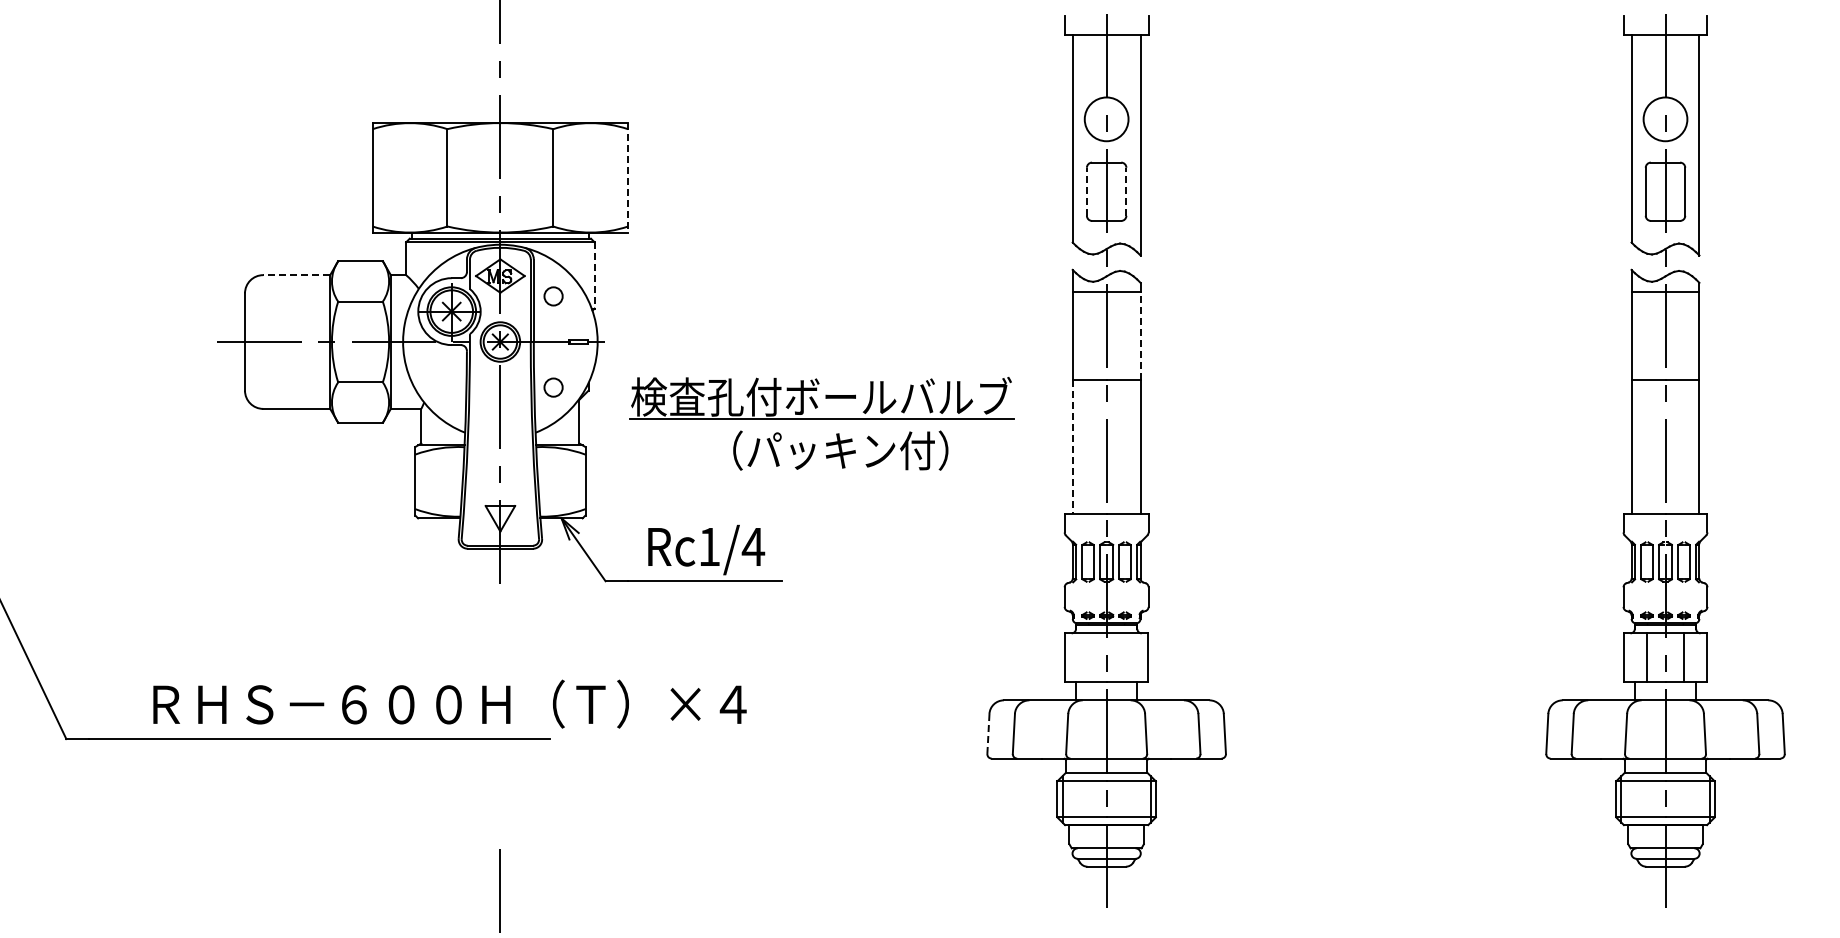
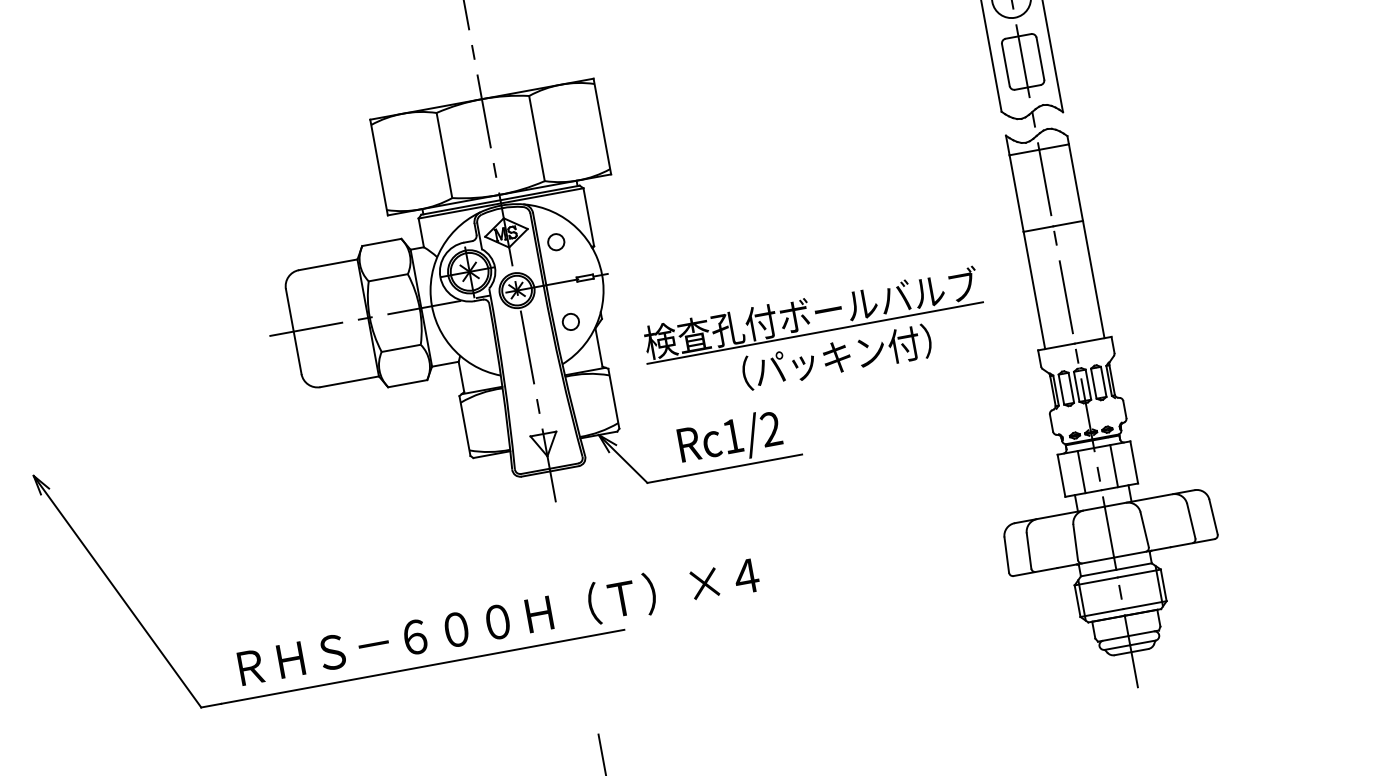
line: (628, 177) -> (602, 126), dashed -> solid
line: (1086, 191) -> (1005, 64), dashed -> solid
line: (1126, 191) -> (1040, 58), dashed -> solid
line: (296, 275) -> (328, 265), dashed -> solid
line: (594, 275) -> (588, 217), dashed -> solid
line: (1140, 336) -> (1075, 183), dashed -> solid
part: (821, 423) -> (815, 336), moved
line: (1072, 447) -> (1034, 291), dashed -> solid
text: (753, 546) -> (771, 428), Rc1/4 -> Rc1/2
line: (1088, 657) -> (1082, 472), added
line: (1125, 657) -> (1114, 466), added
text: (449, 703) -> (498, 620), moved
line: (988, 734) -> (1006, 555), dashed -> solid

